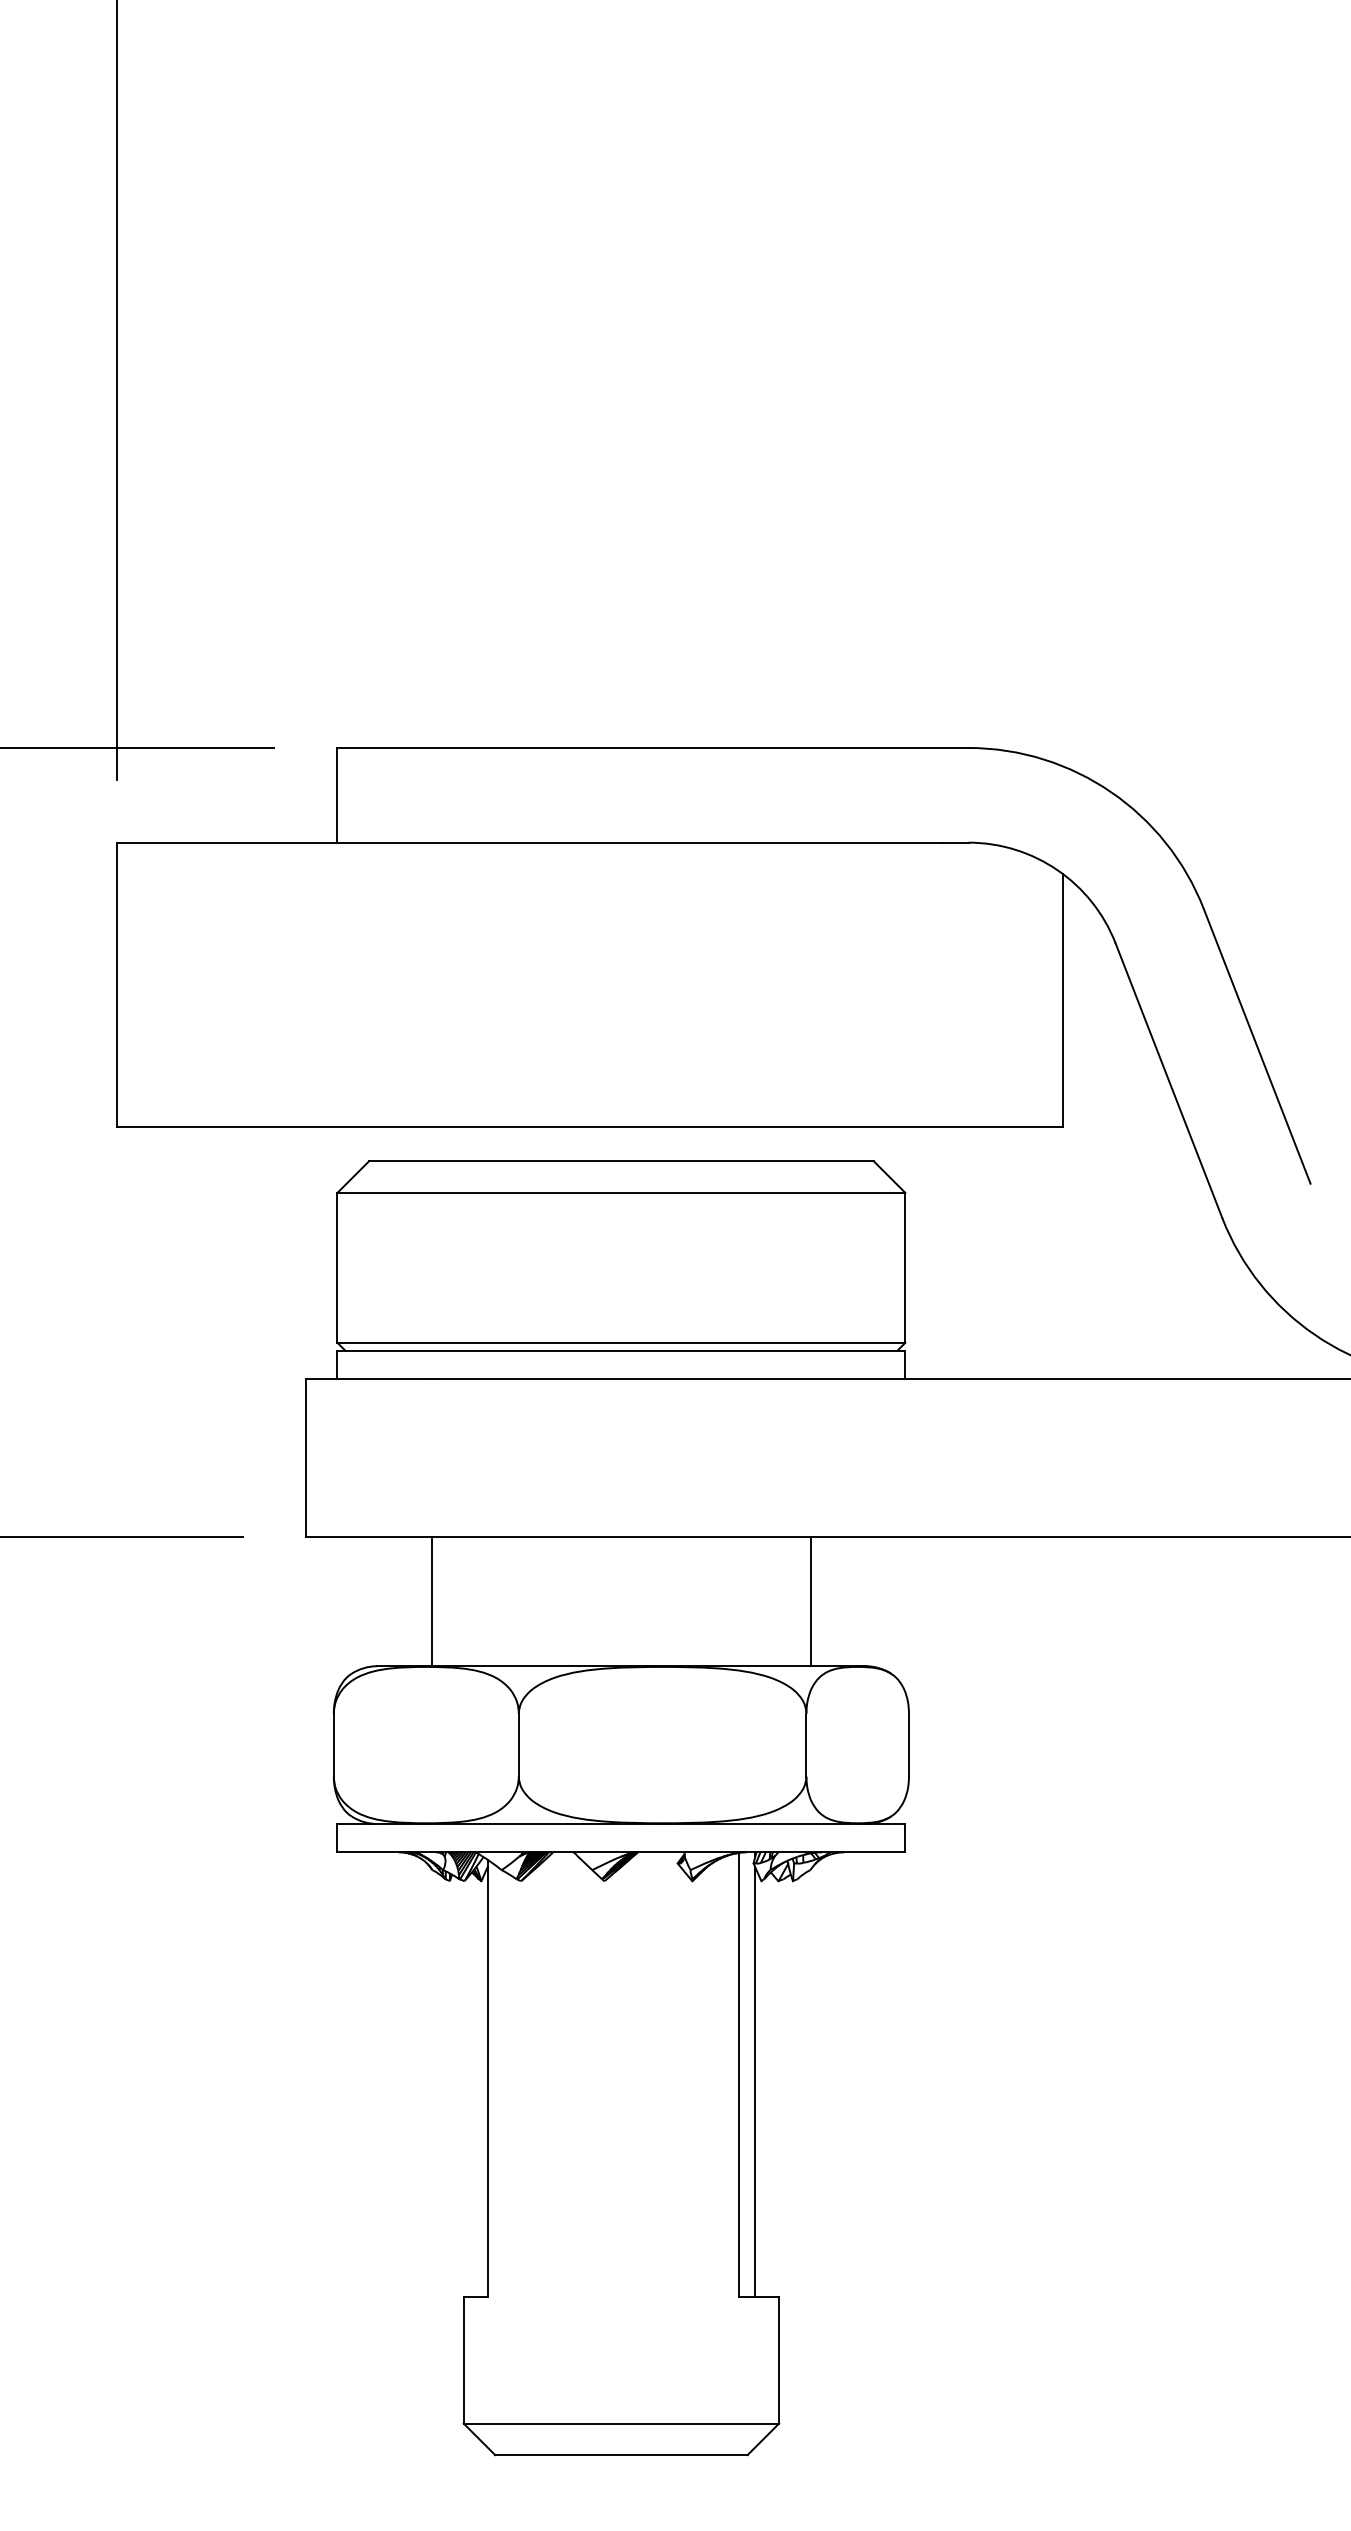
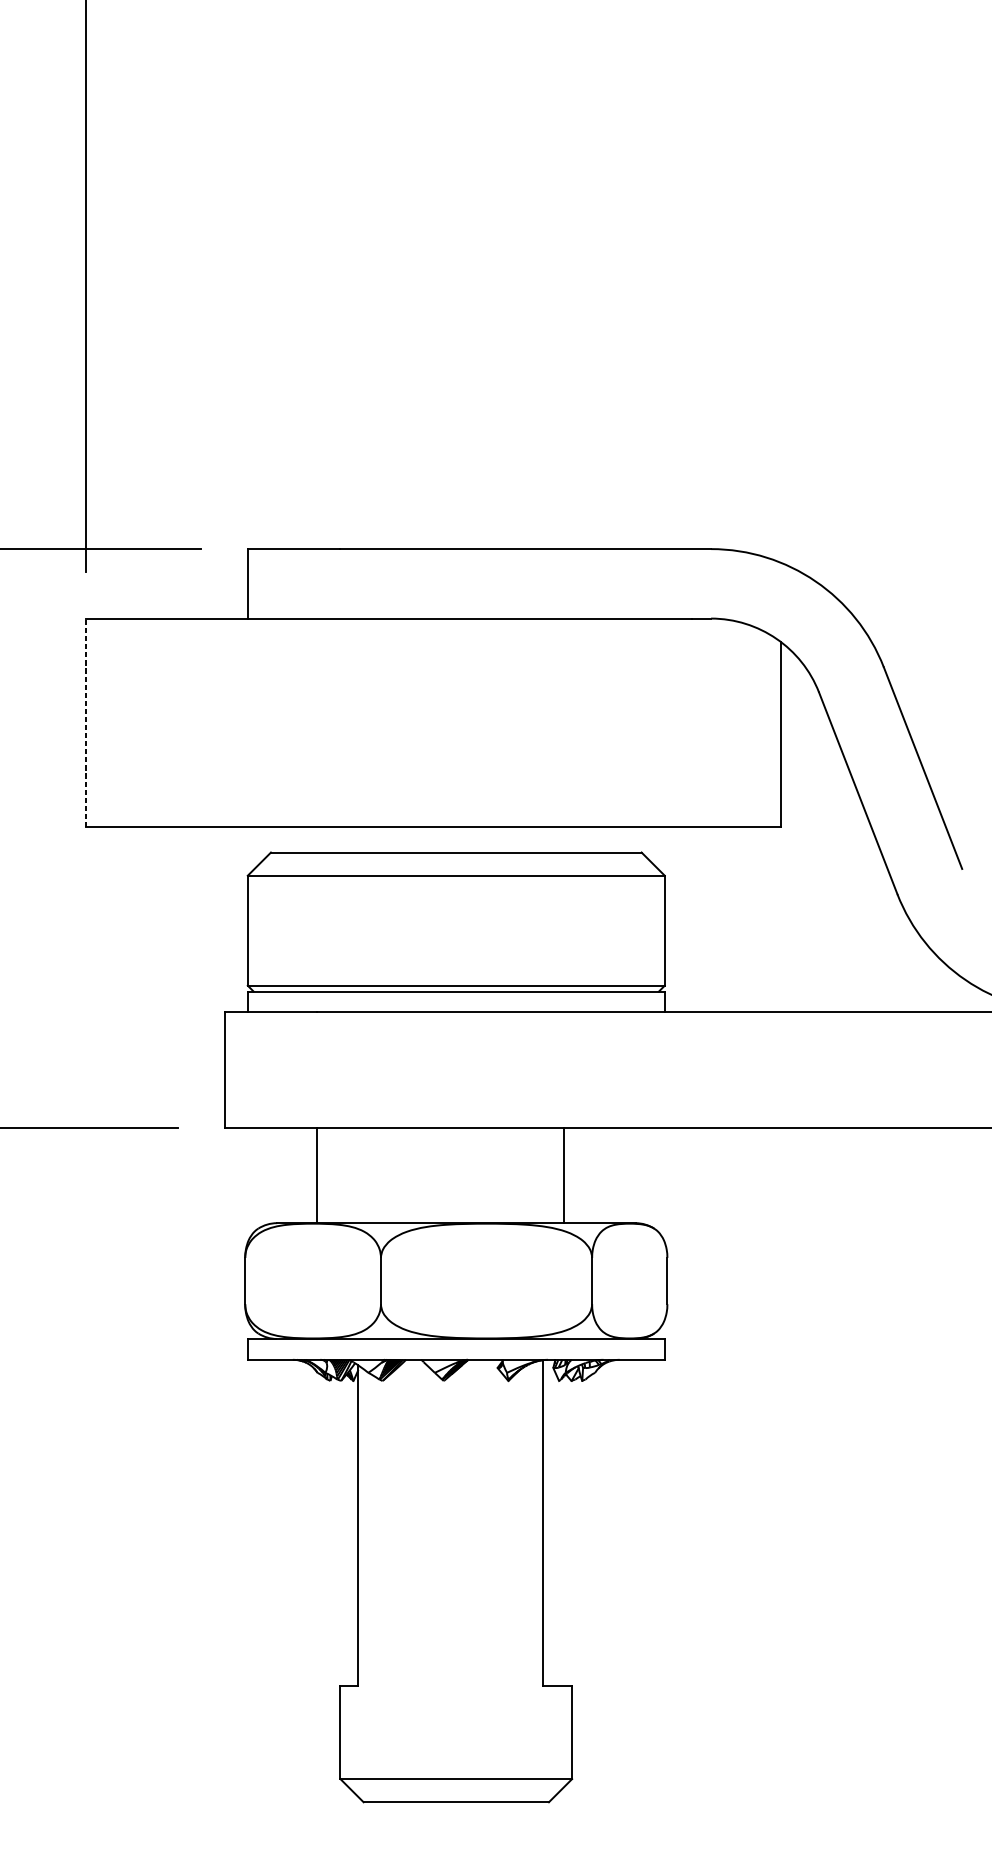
line: (116, 984) -> (85, 722), solid -> dashed
line: (810, 1601) -> (564, 1175), moved
line: (755, 2082) -> (554, 1528), removed

